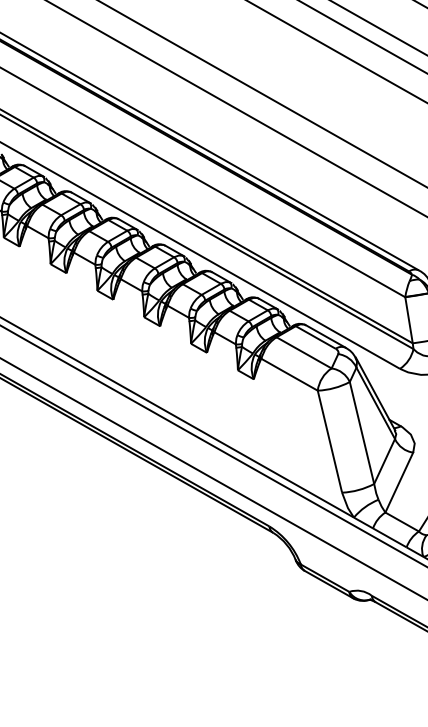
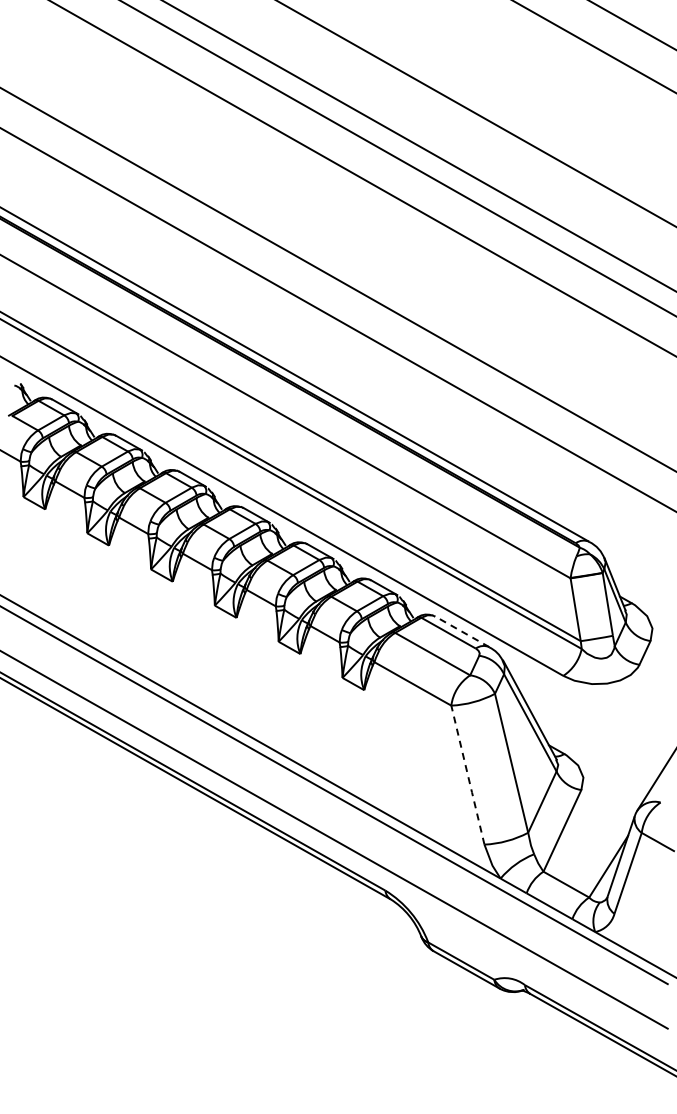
line: (325, 336) -> (461, 631), solid -> dashed
line: (329, 441) -> (467, 775), solid -> dashed

